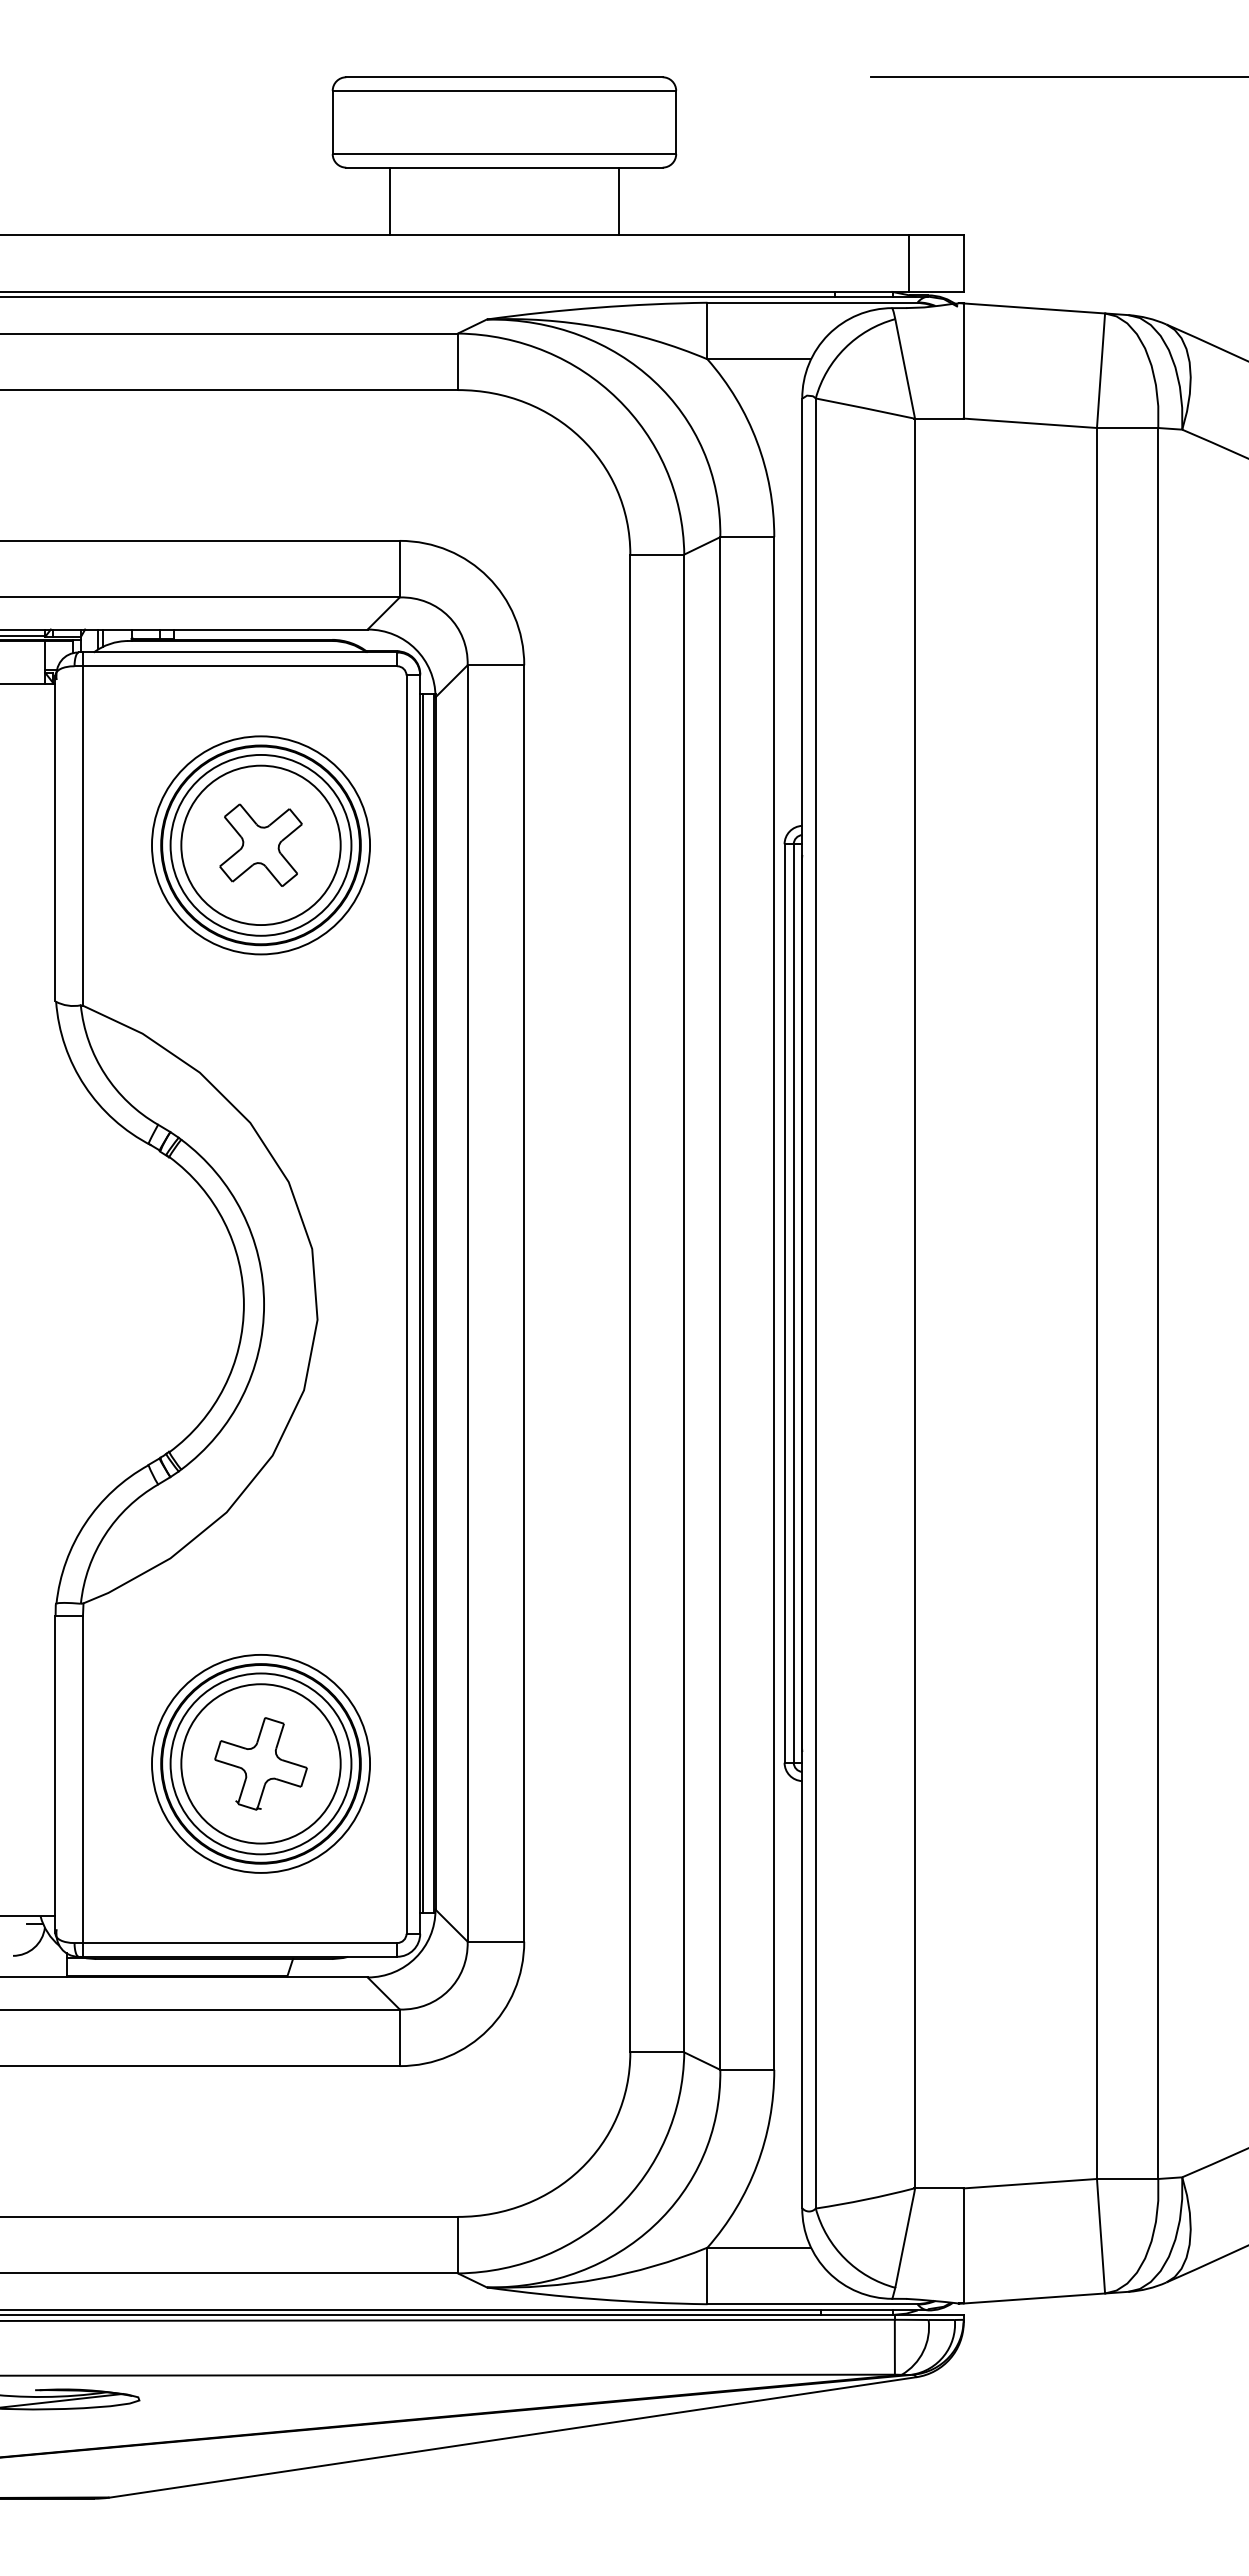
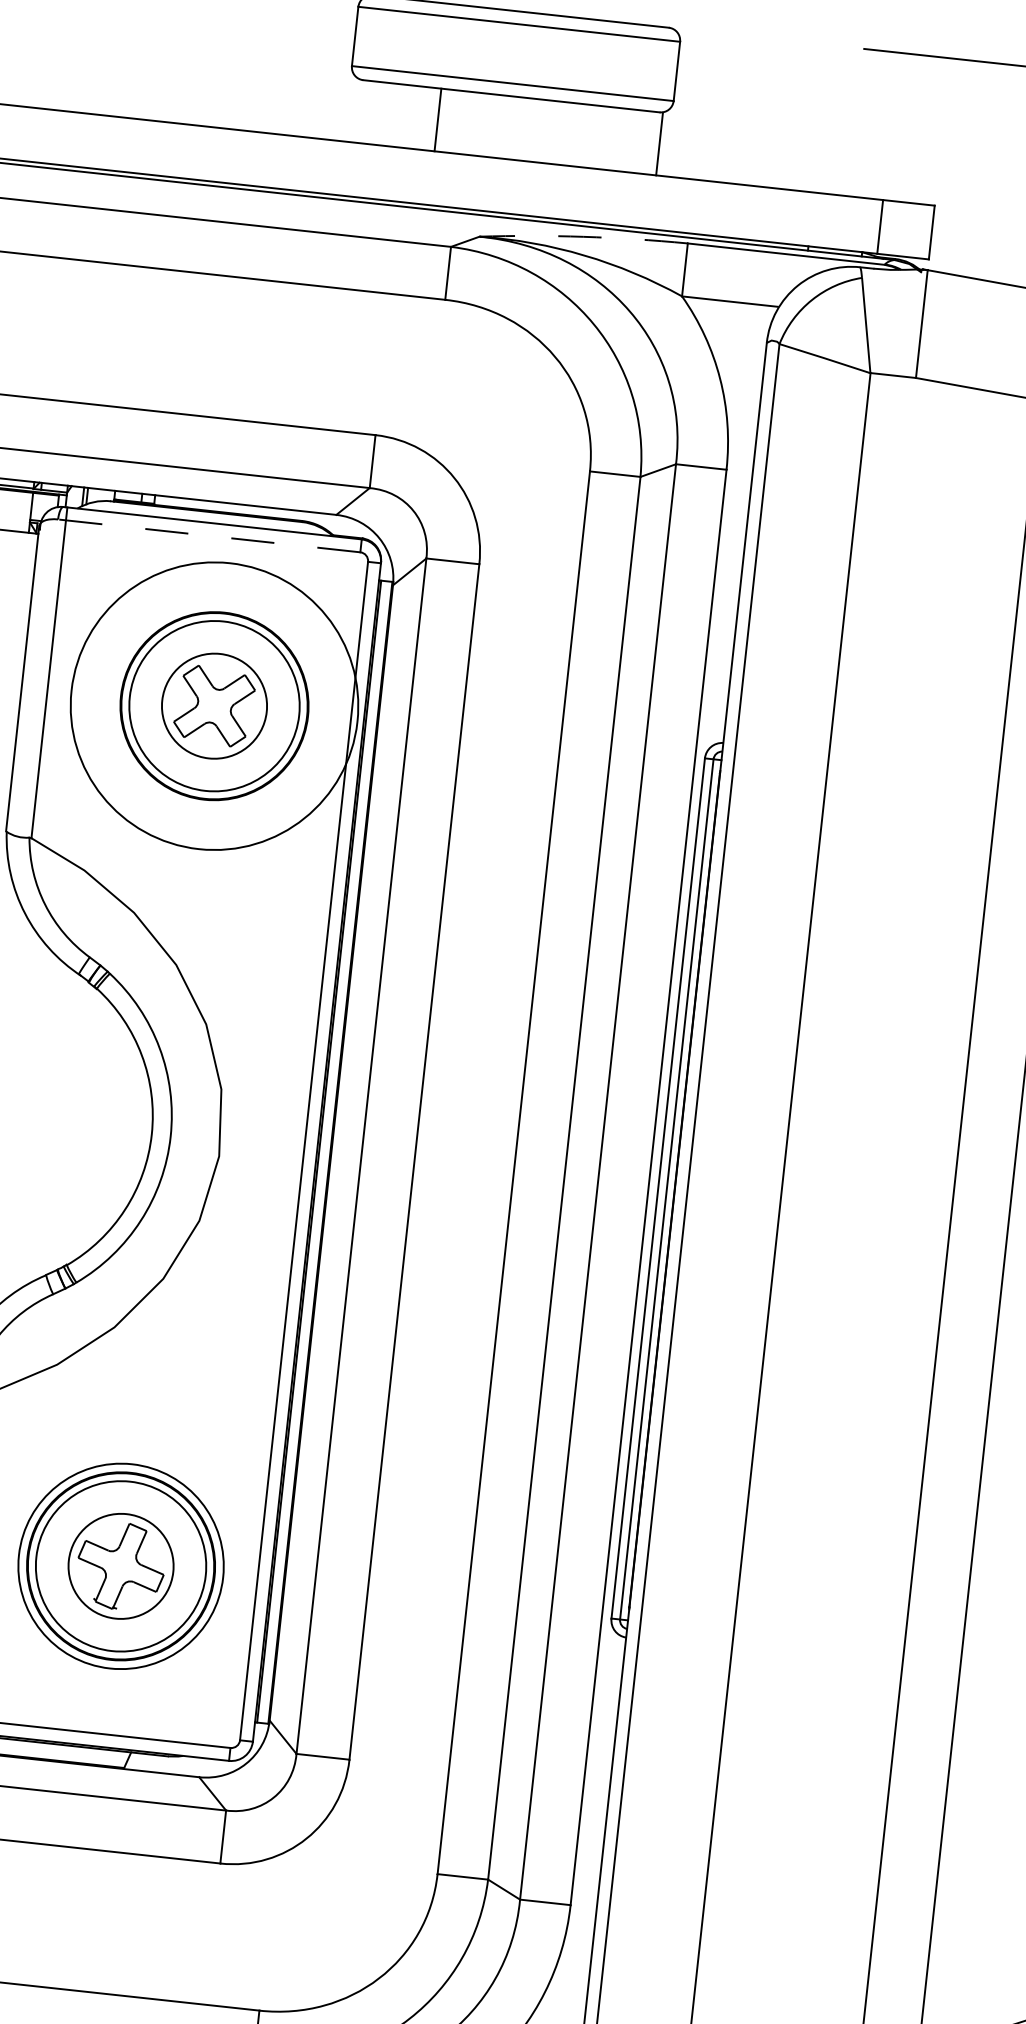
line: (389, 200) -> (437, 119), moved
line: (619, 200) -> (659, 143), moved
arc: (596, 307) -> (583, 236), solid -> dashed
line: (235, 666) -> (208, 536), solid -> dashed
circle: (260, 845) -> (214, 706), size x0.7
circle: (261, 845) -> (214, 706), size x1.4
circle: (260, 1763) -> (120, 1565), size x0.7

